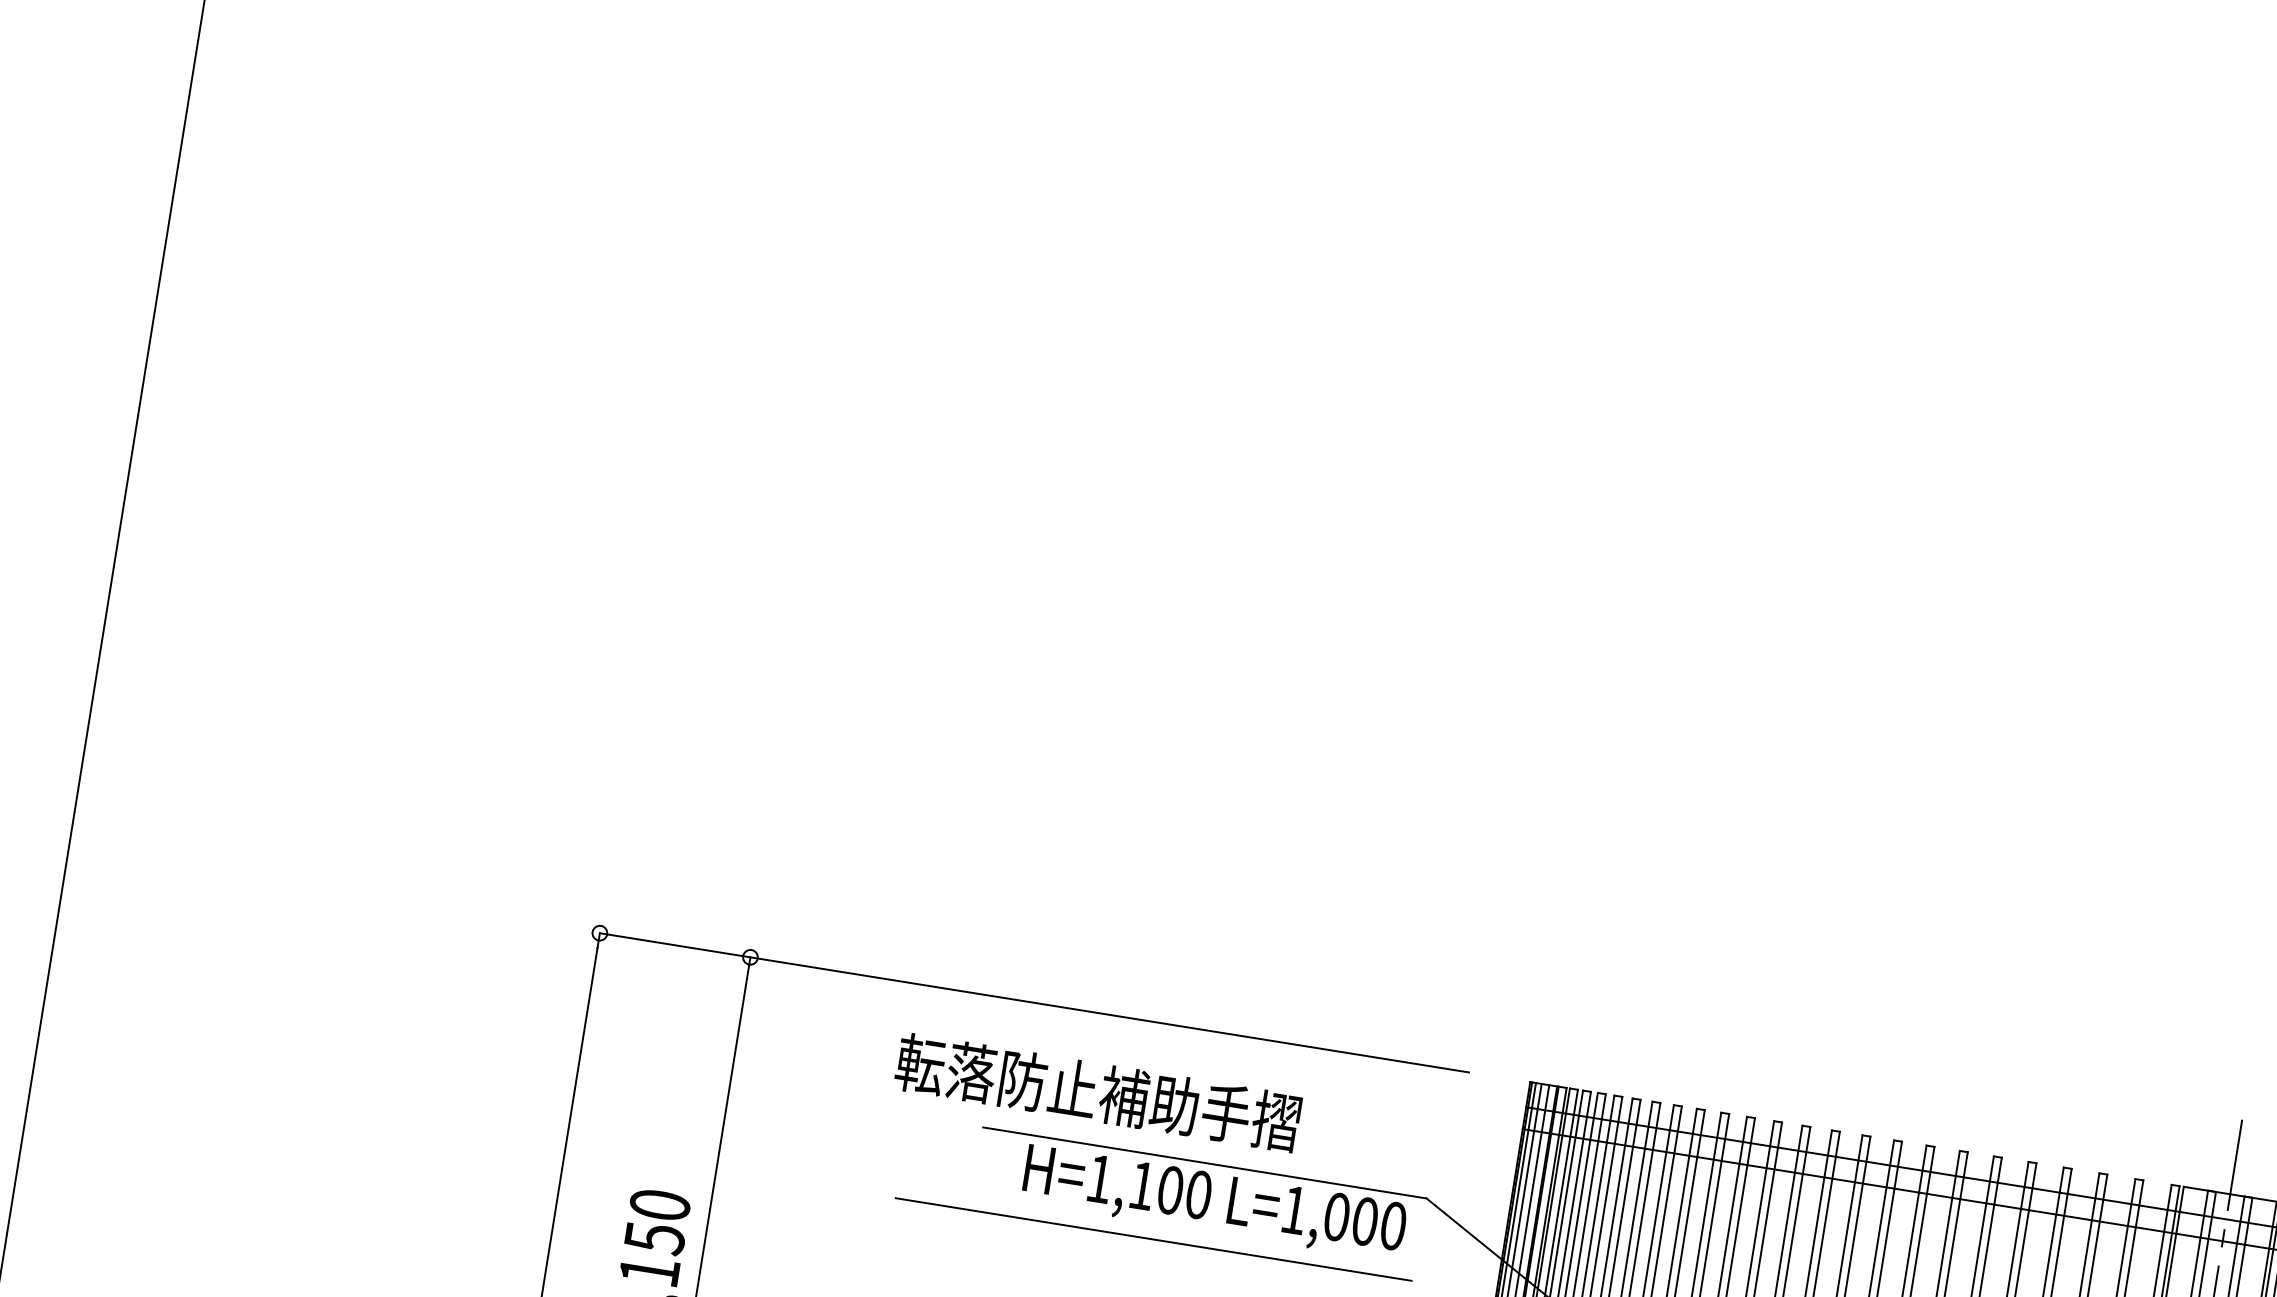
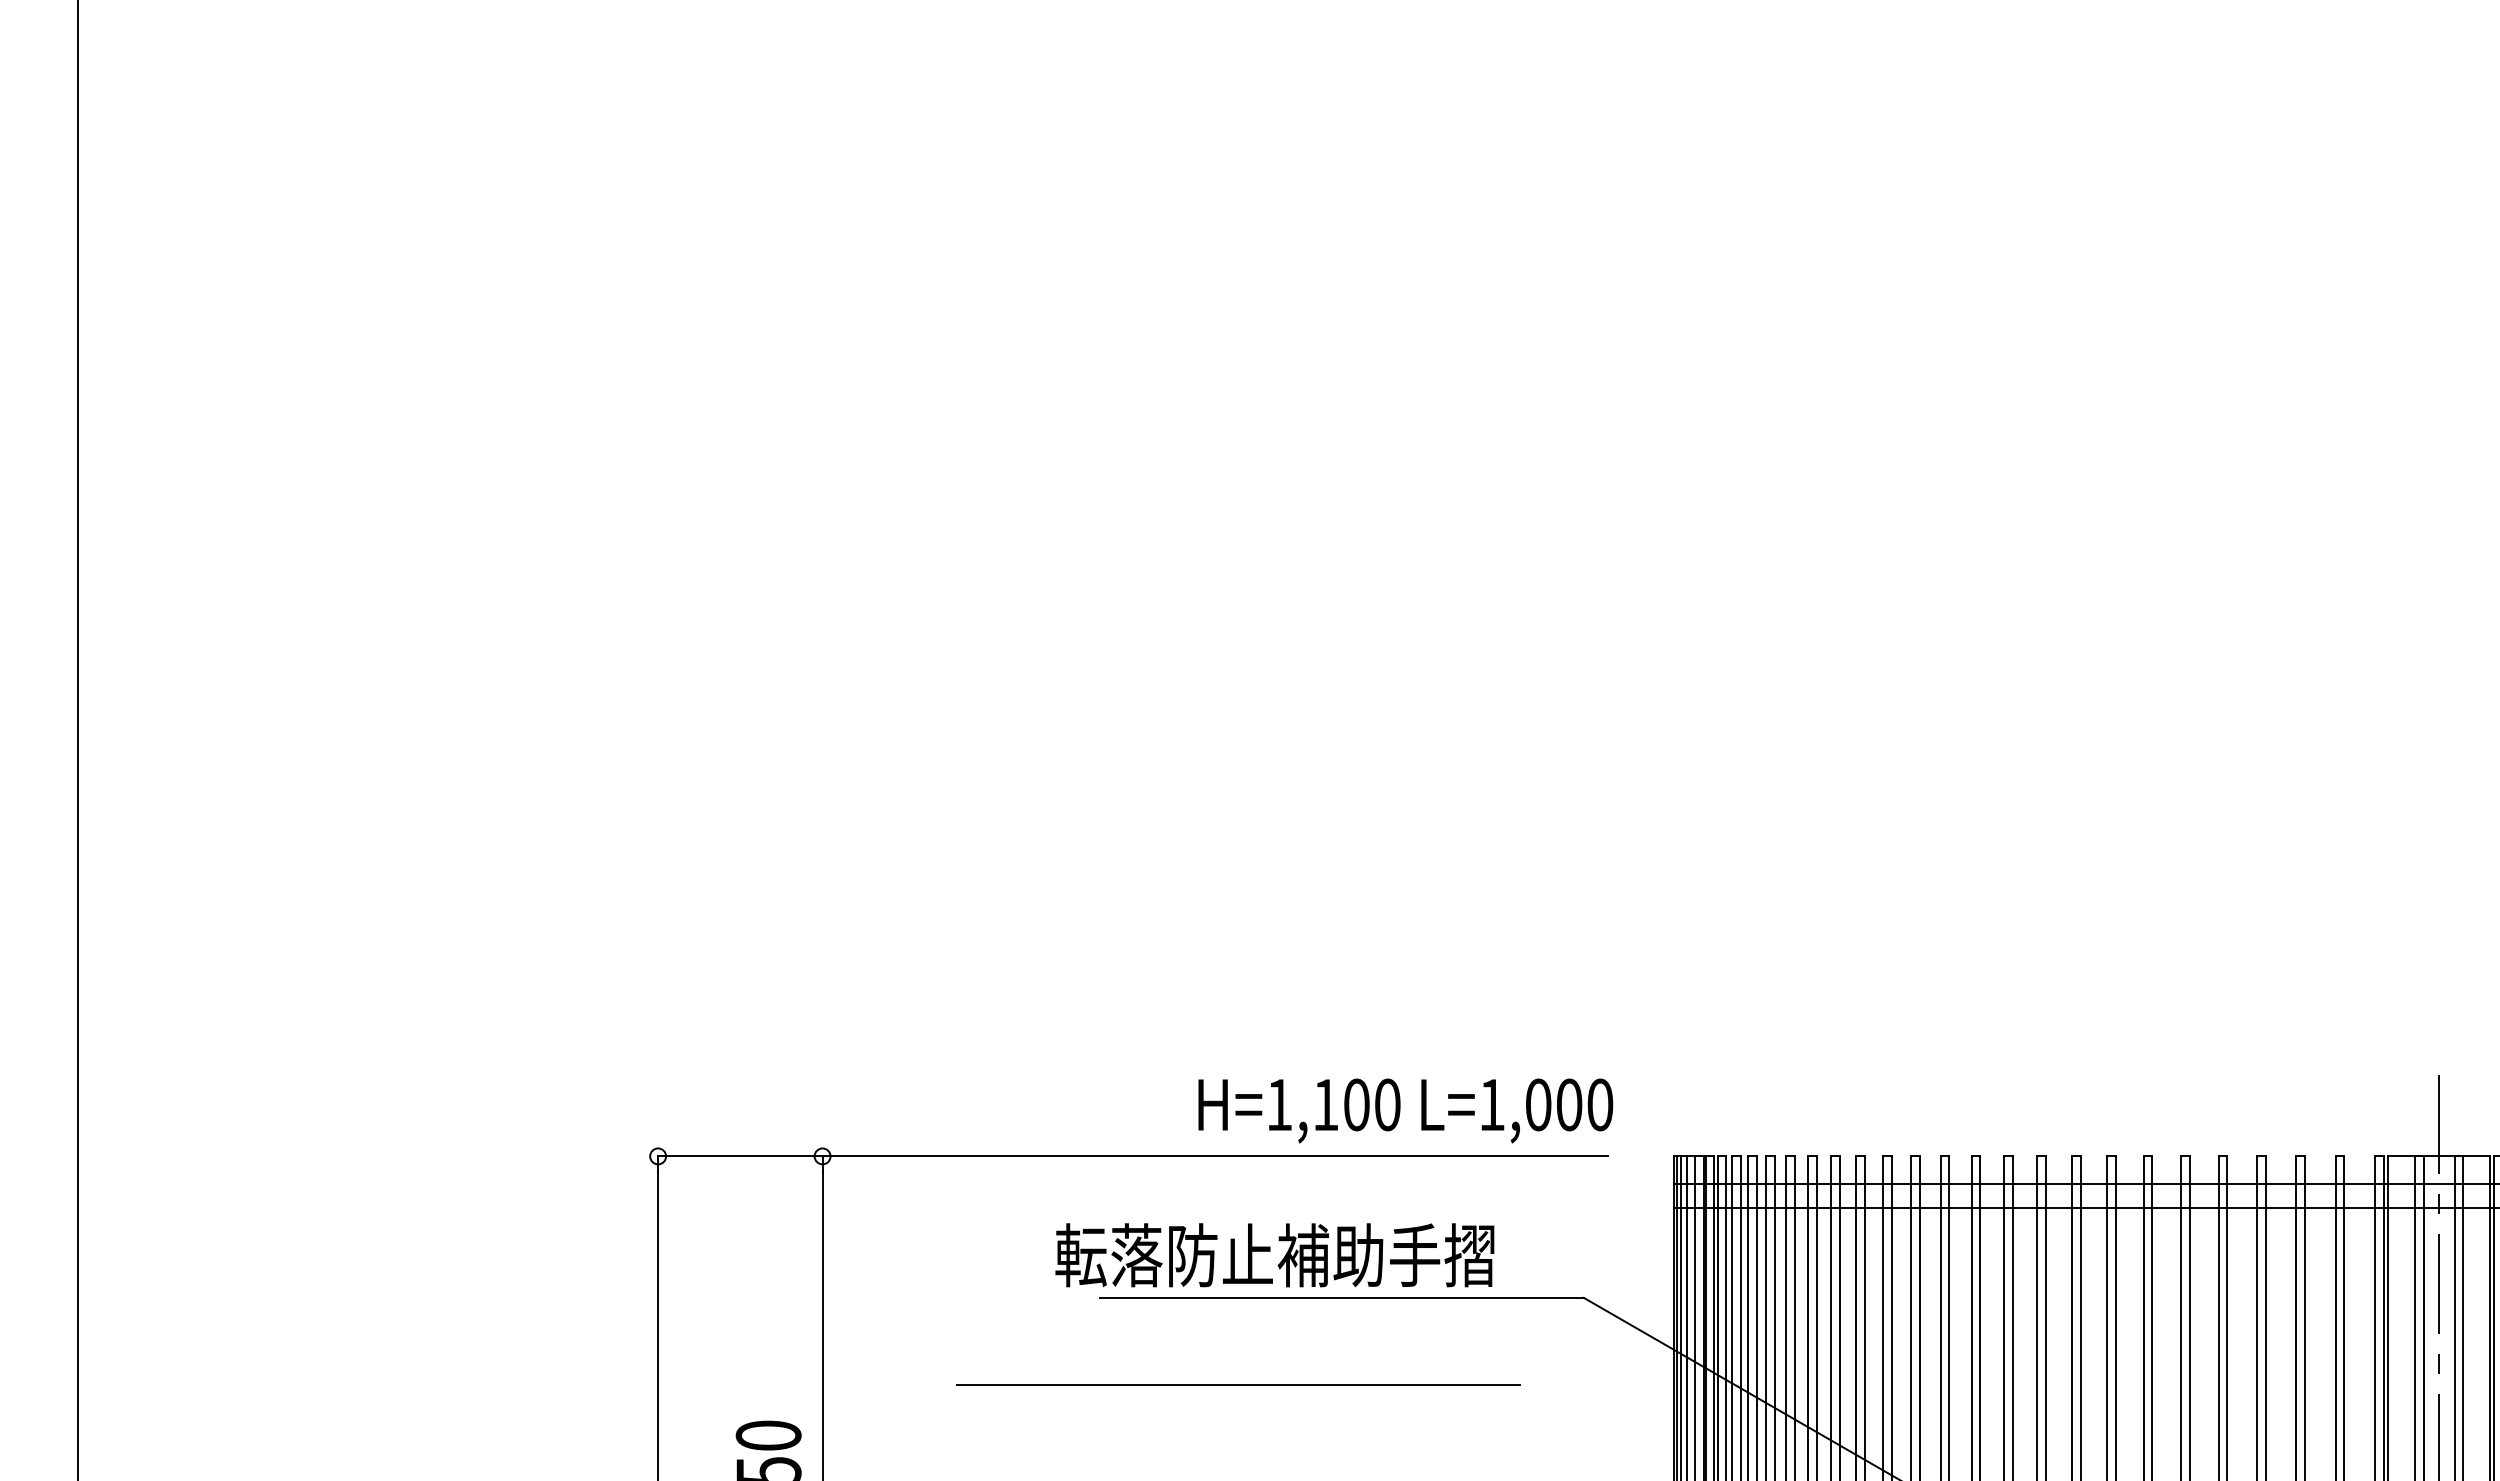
text: (1097, 1092) -> (1274, 1255), moved
text: (1214, 1202) -> (1405, 1110), moved
line: (1154, 1238) -> (1238, 1384), moved

